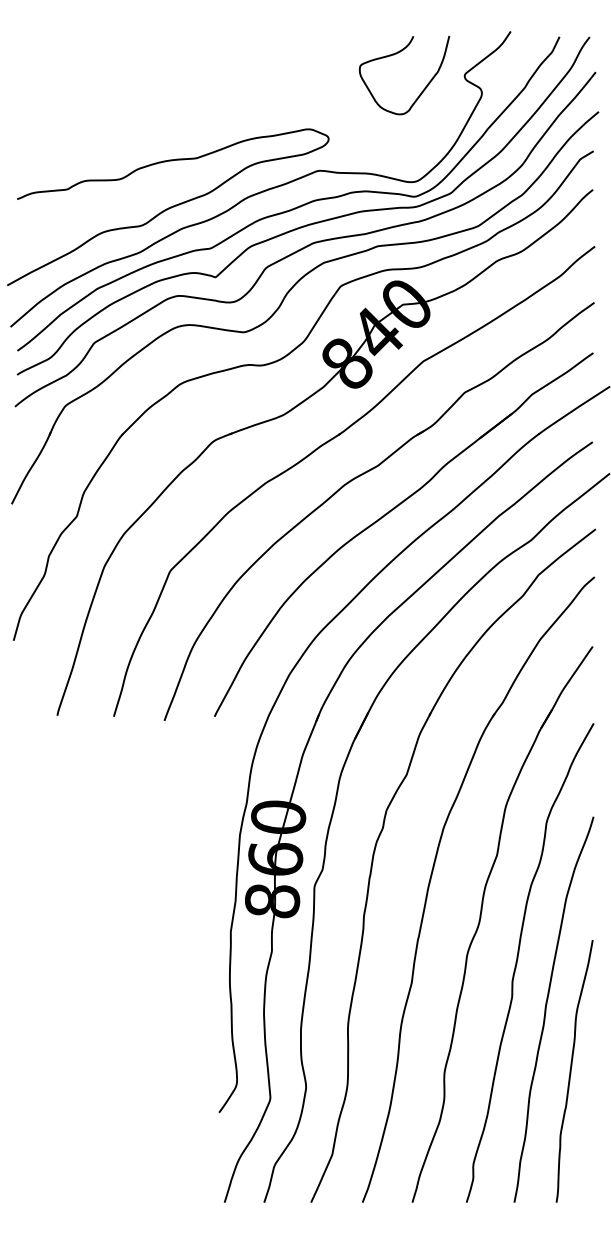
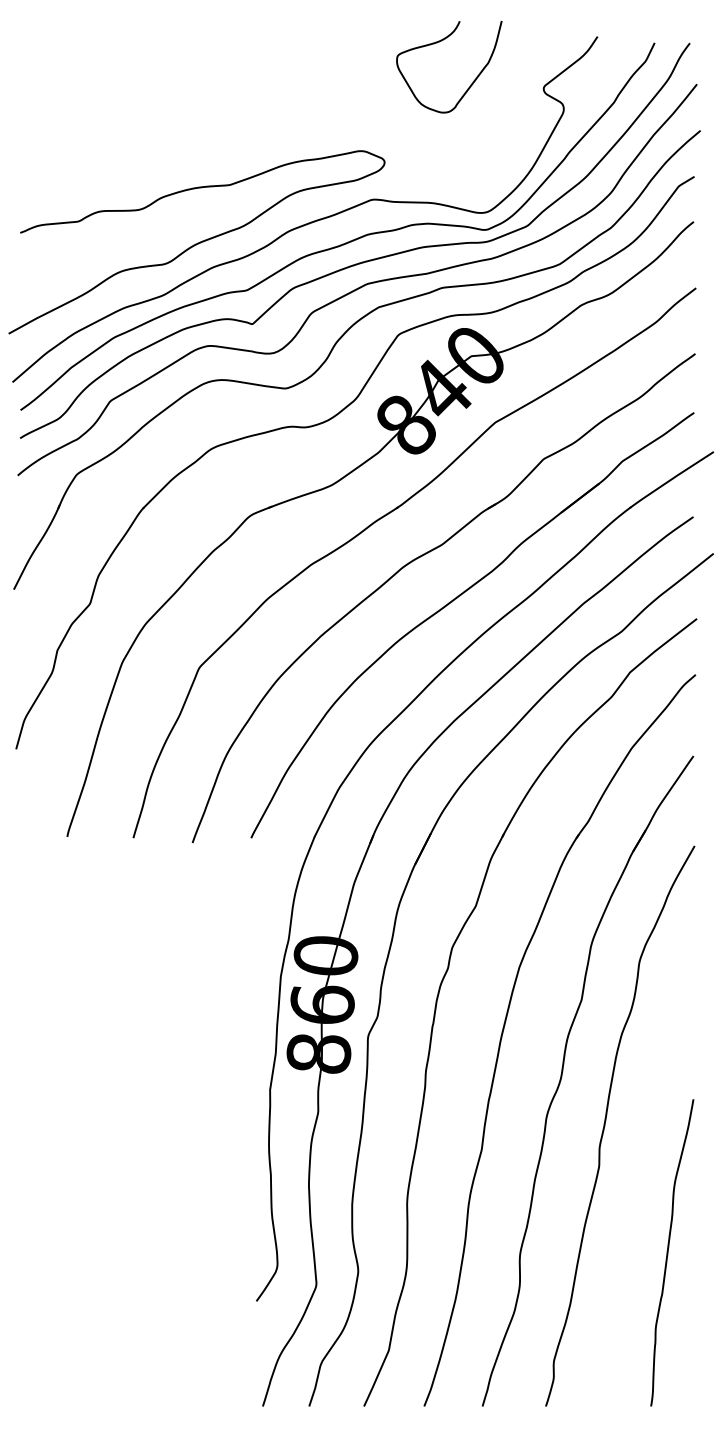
curve: (394, 55) -> (437, 43), moved
curve: (546, 1009) -> (639, 1180), removed

